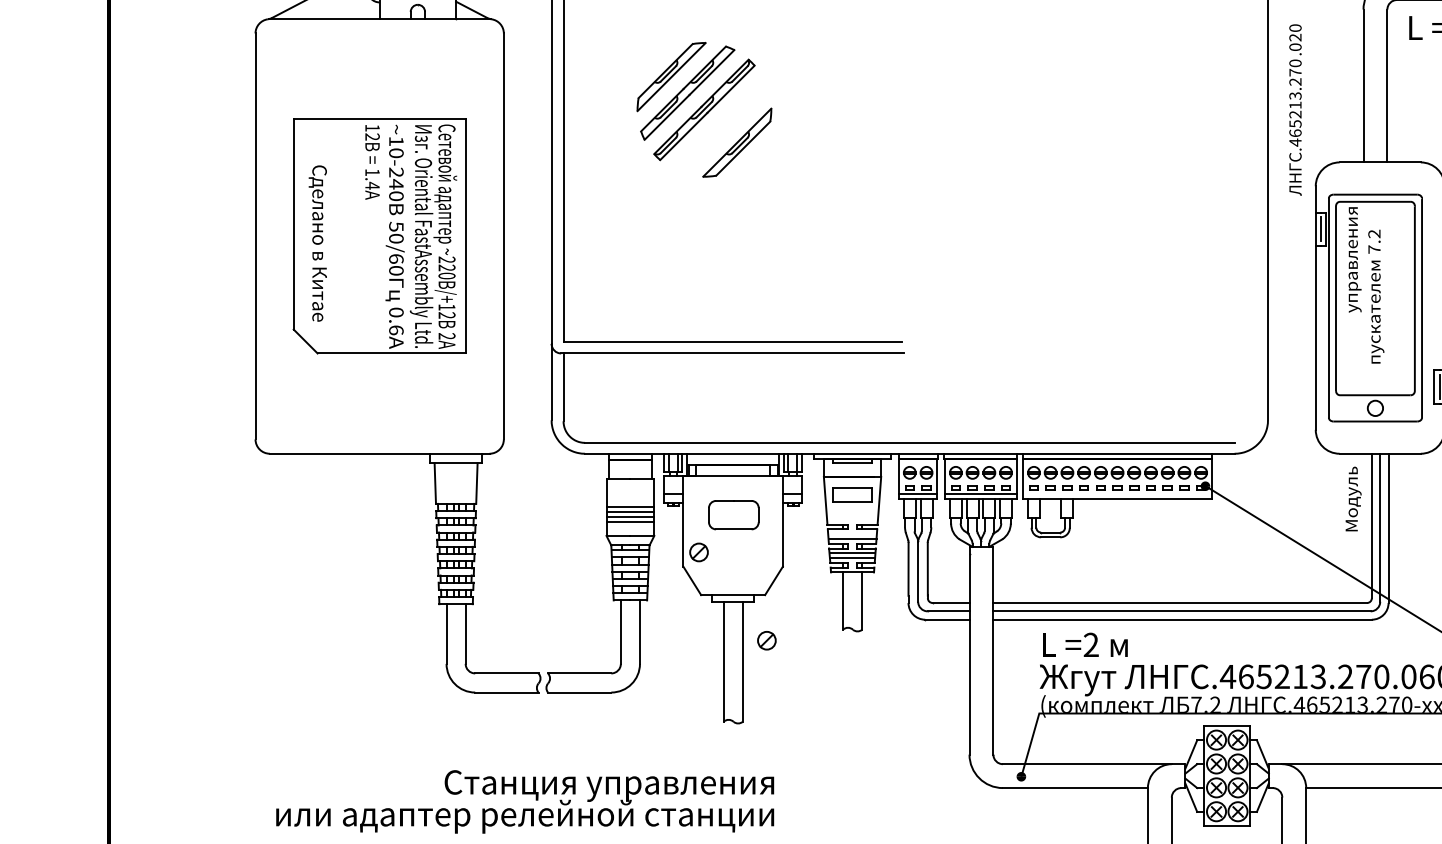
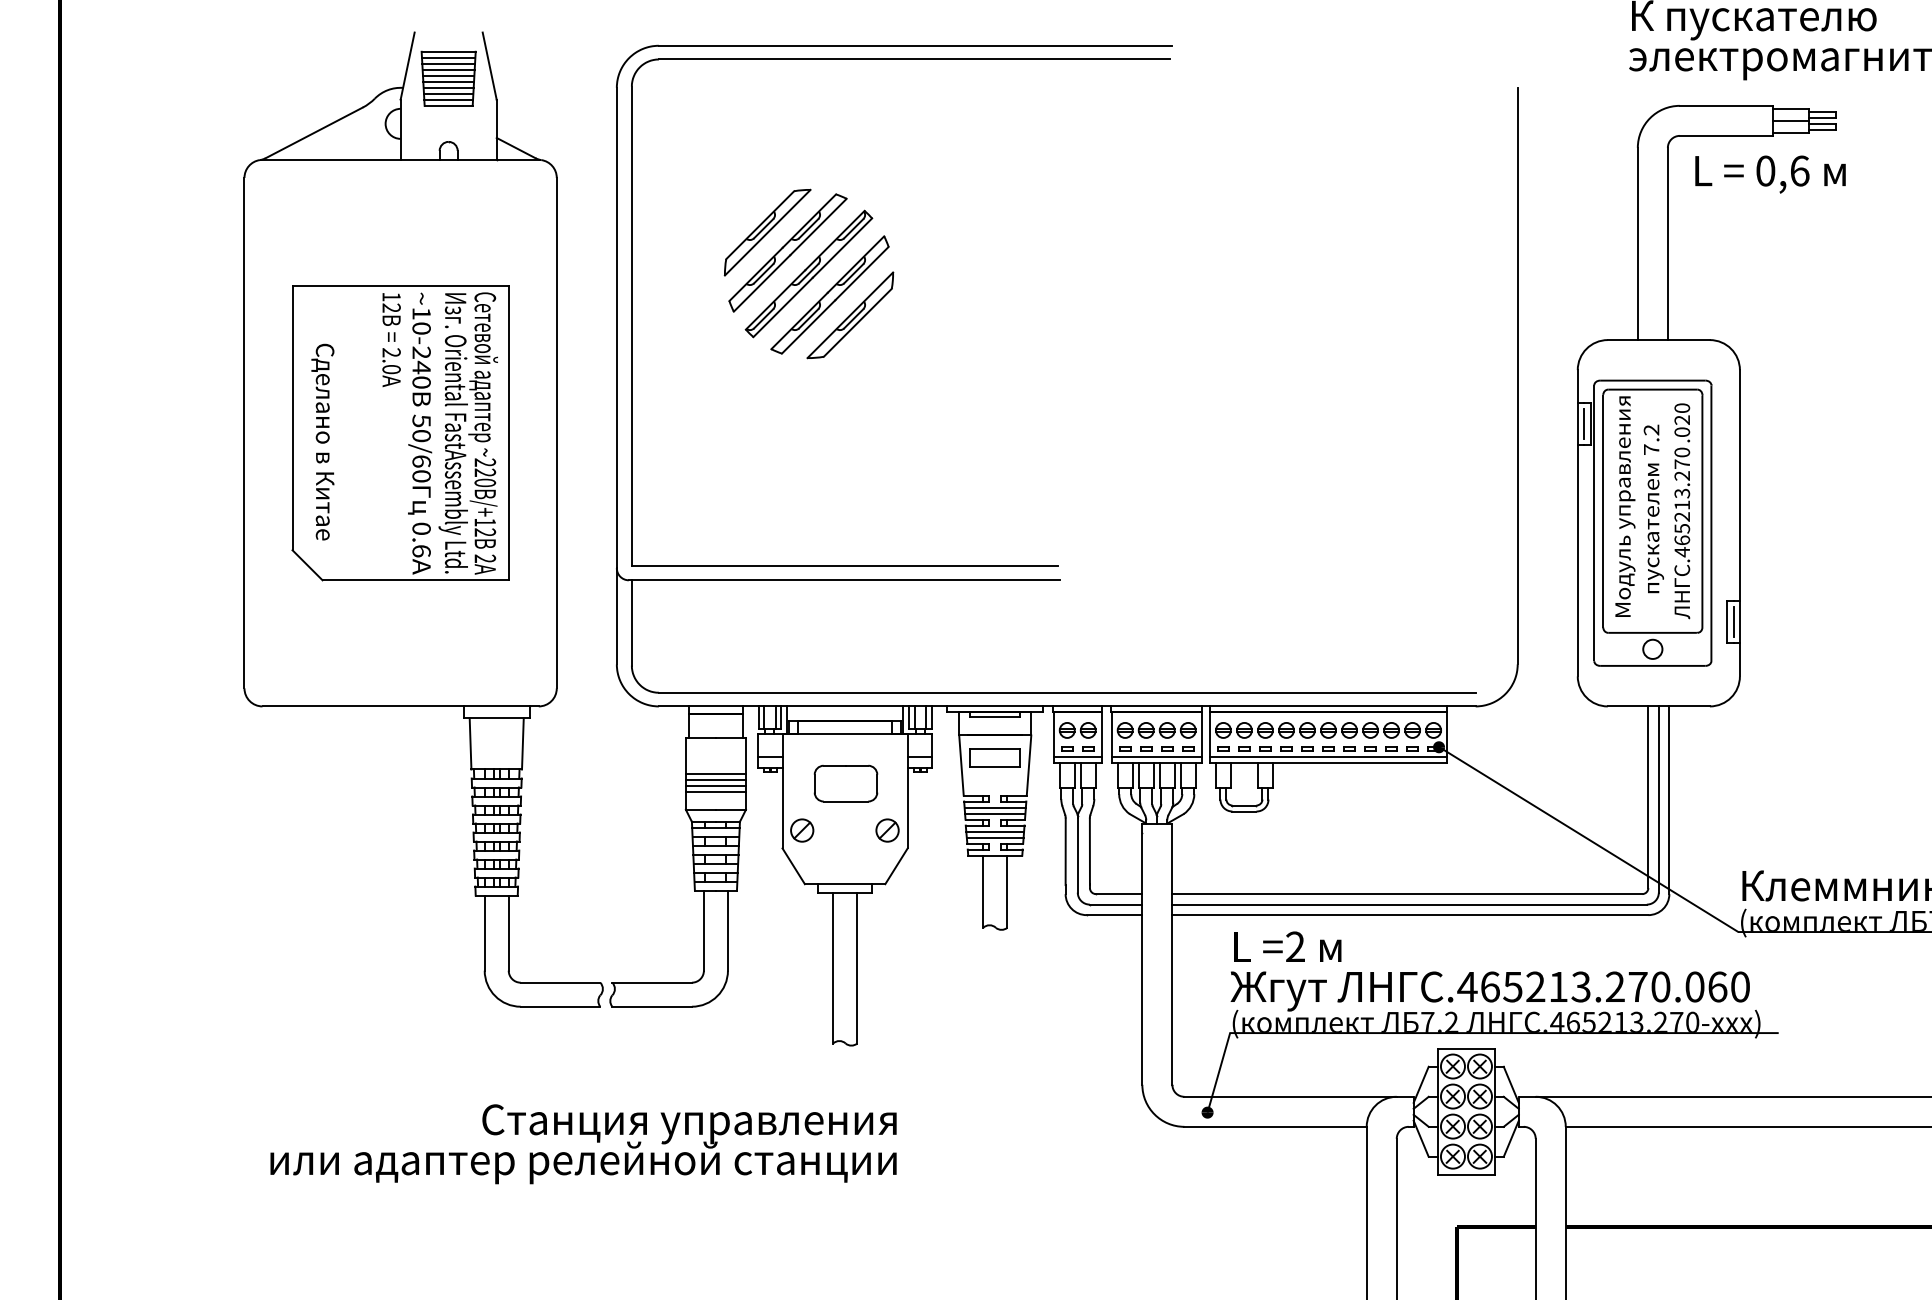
text: (1295, 110) -> (1682, 511), moved
part: (720, 126) -> (829, 294), added
text: (372, 179) -> (391, 361), 1.4 -> 2.0
line: (1117, 494) -> (1328, 757), added
text: (1353, 498) -> (1625, 575), moved
line: (851, 534) -> (994, 807), added
part: (766, 640) -> (887, 830), moved

